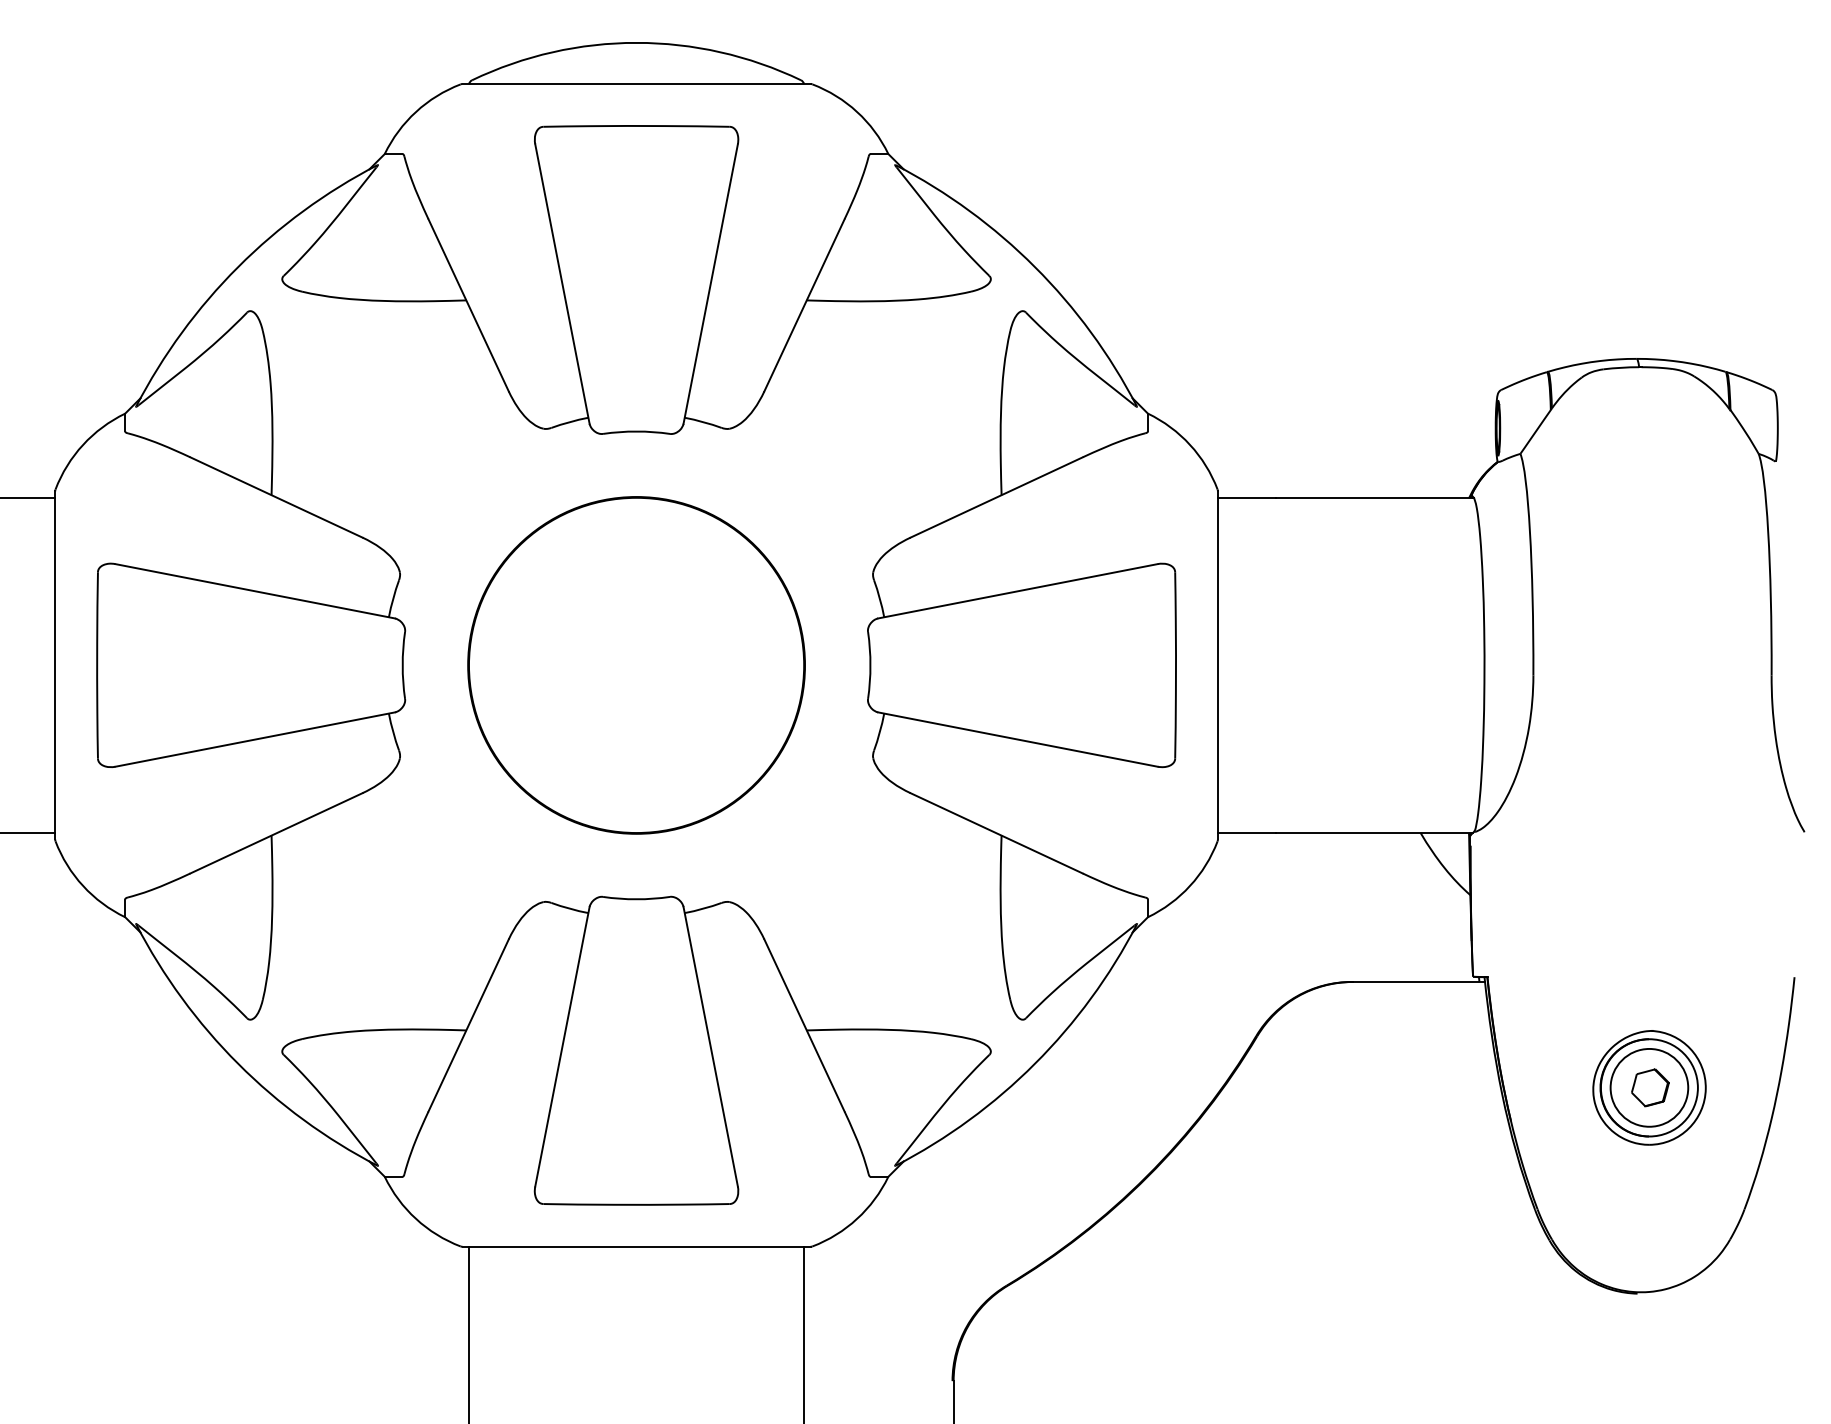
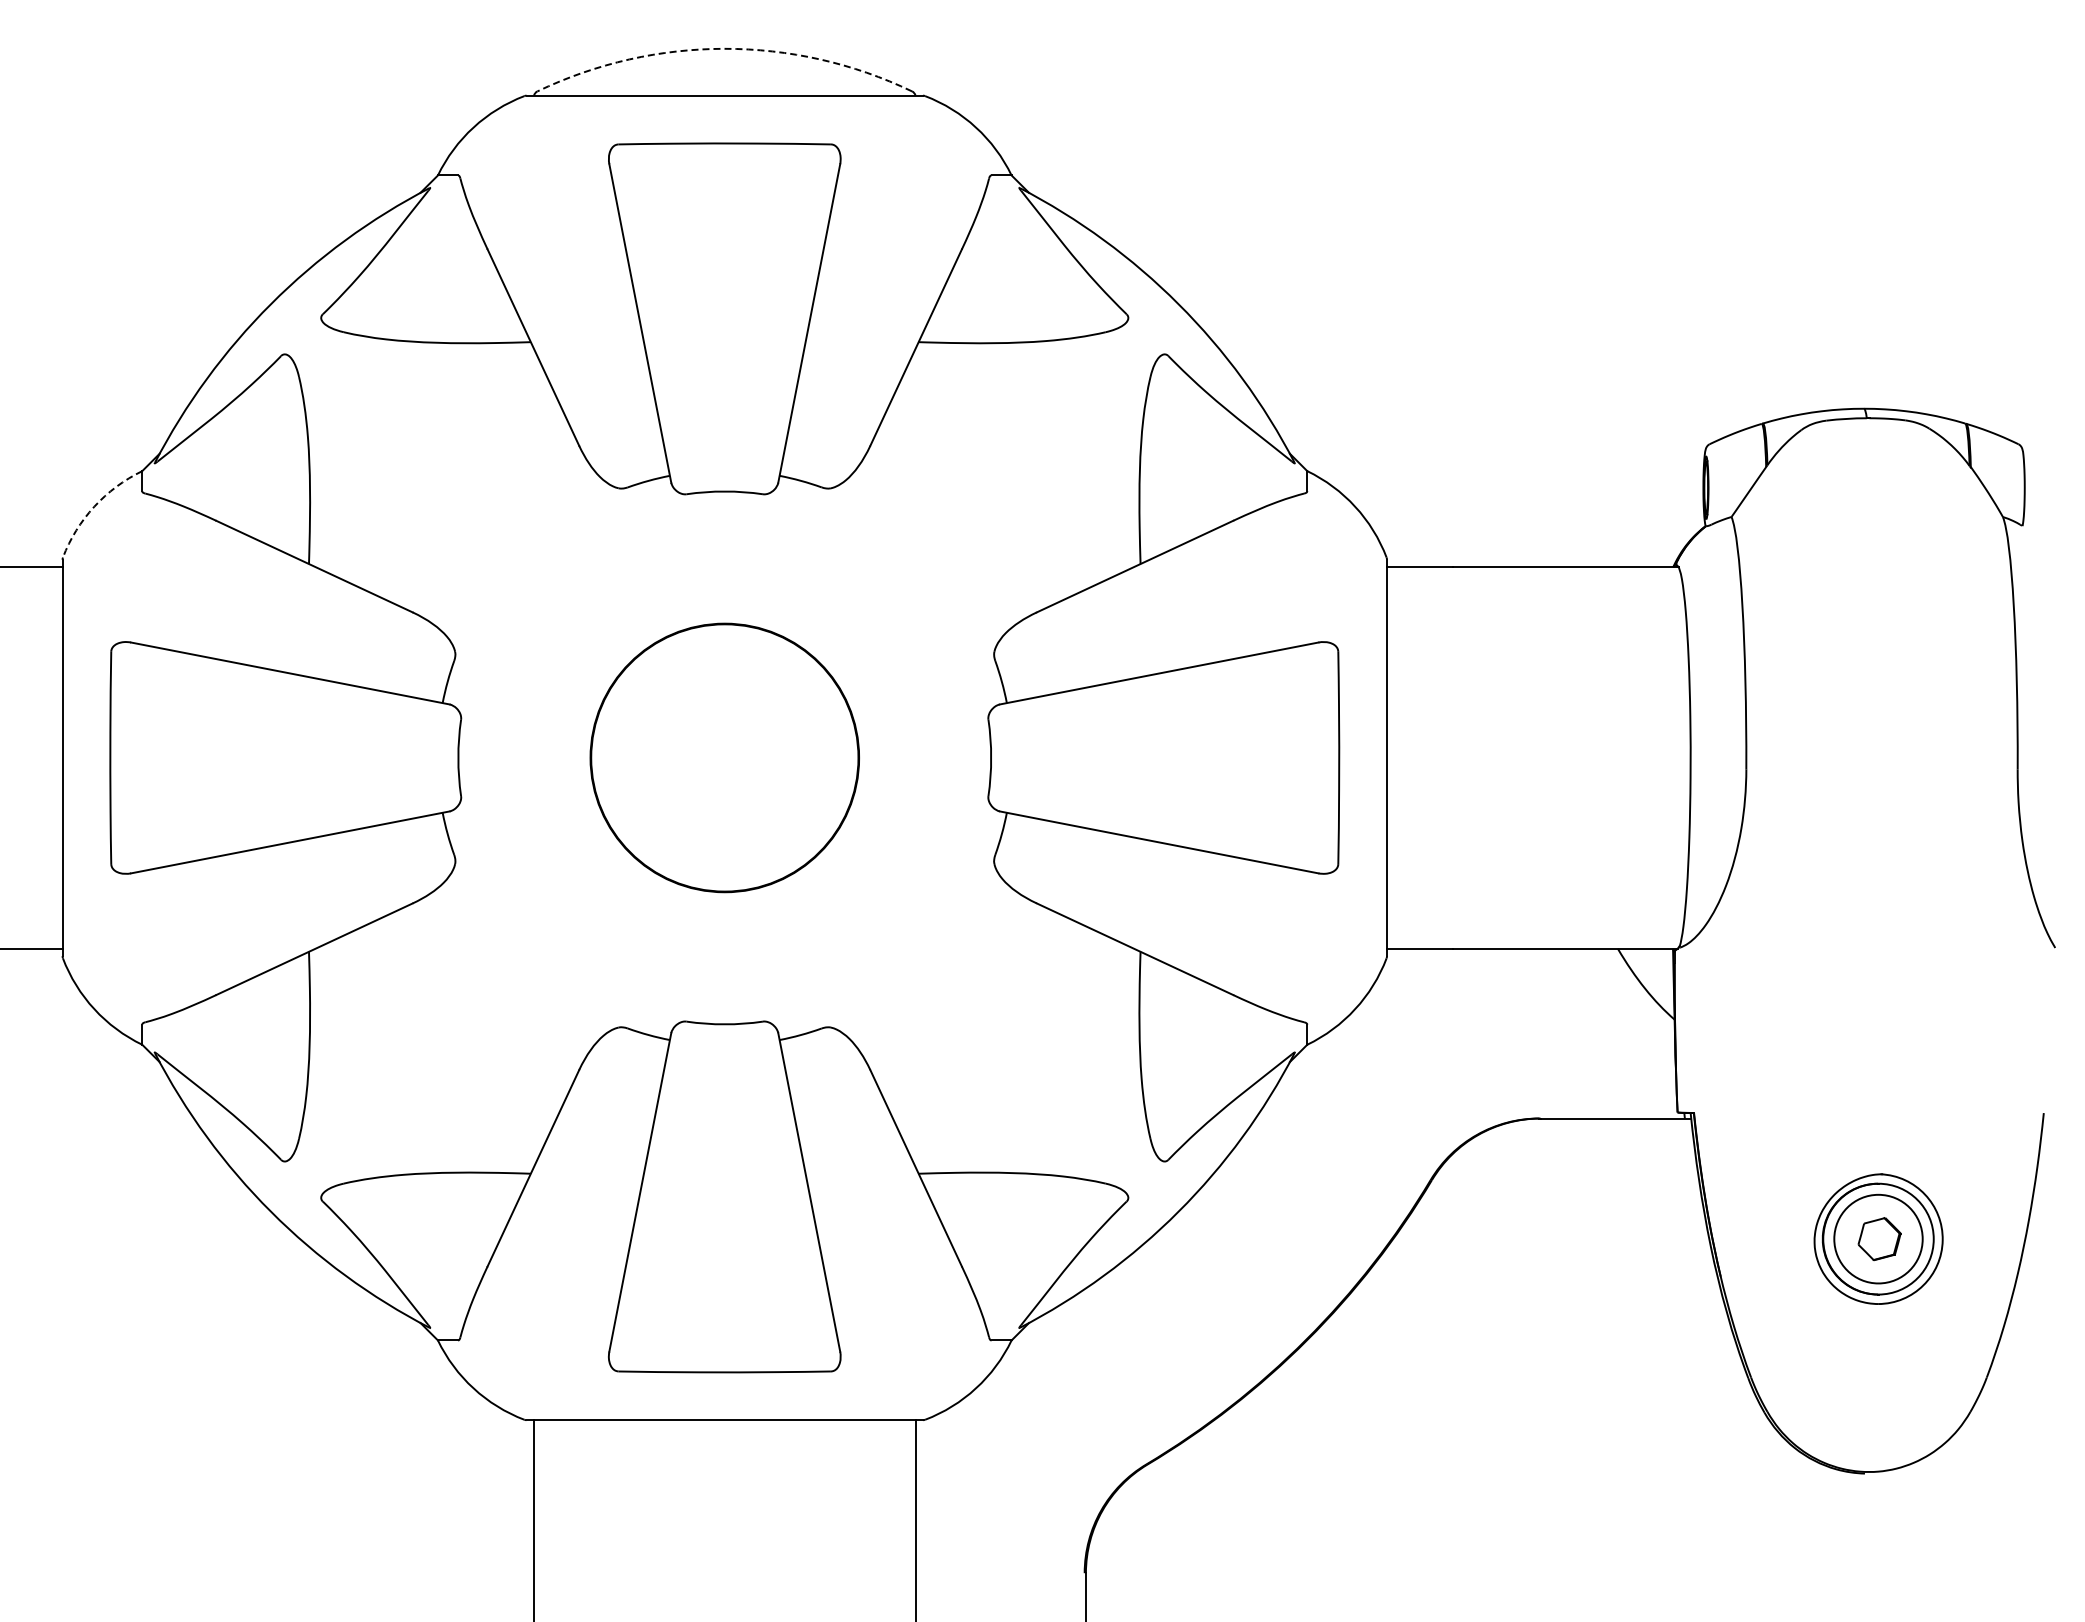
arc: (636, 42) -> (724, 48), solid -> dashed
arc: (83, 444) -> (94, 506), solid -> dashed
circle: (636, 665) -> (724, 757), size x0.7

